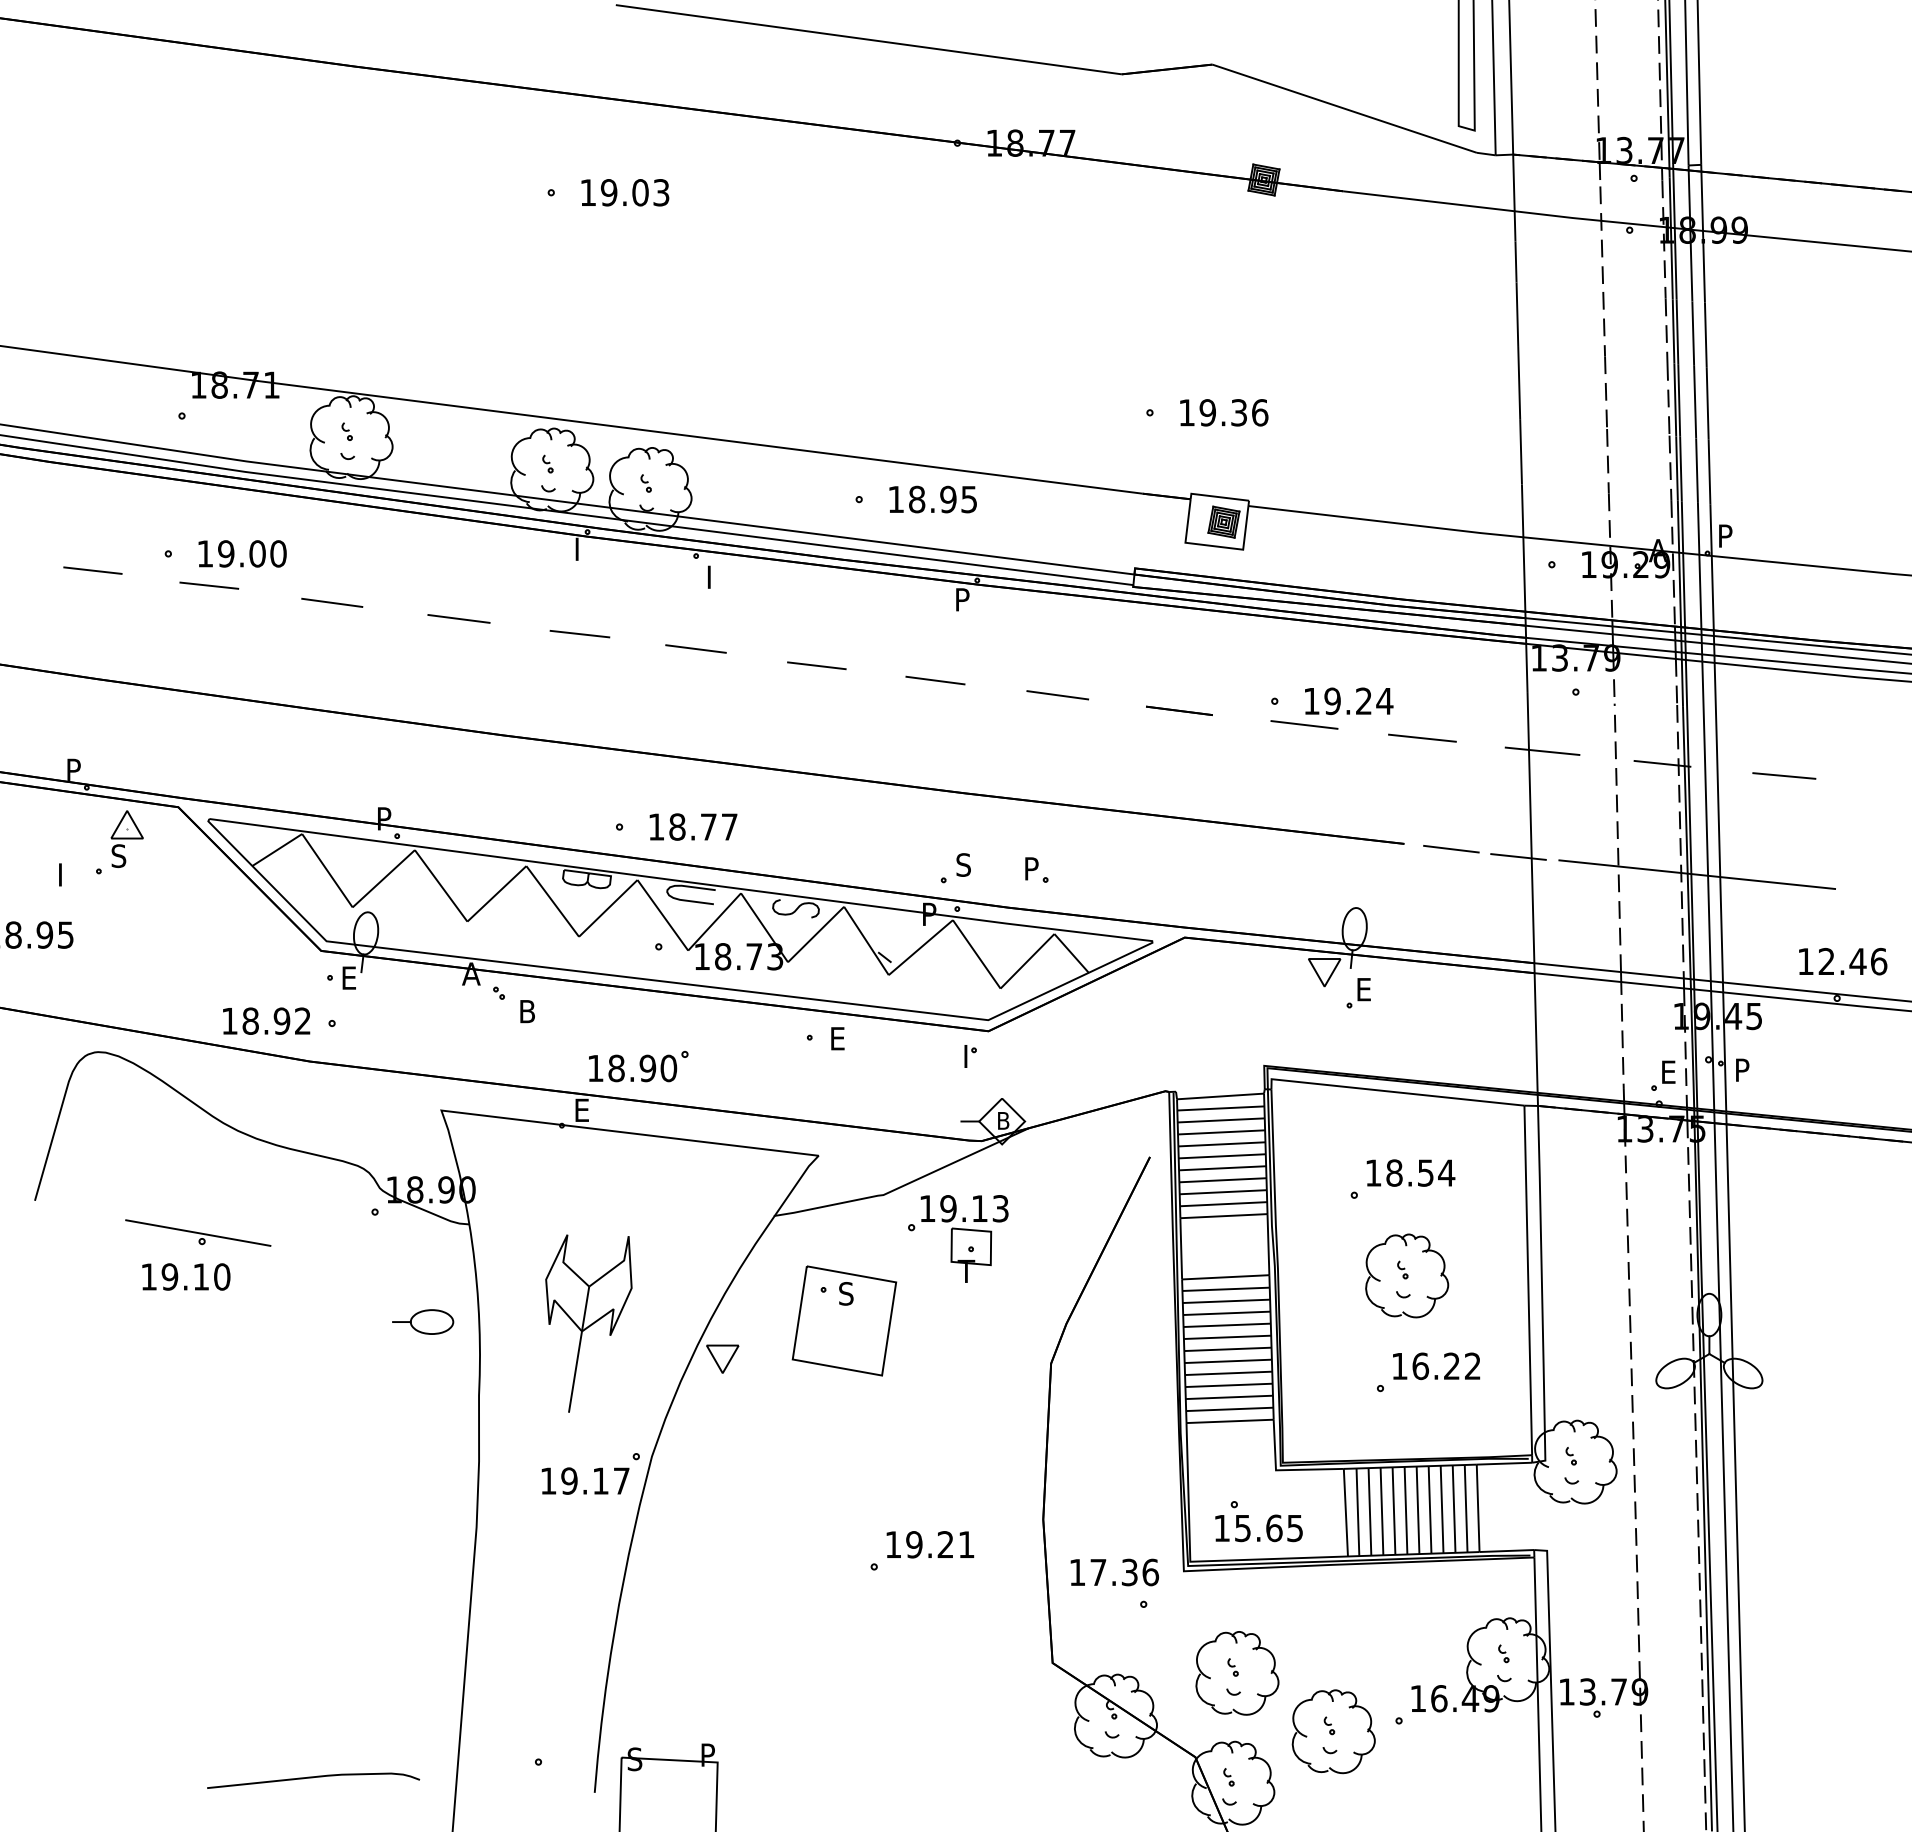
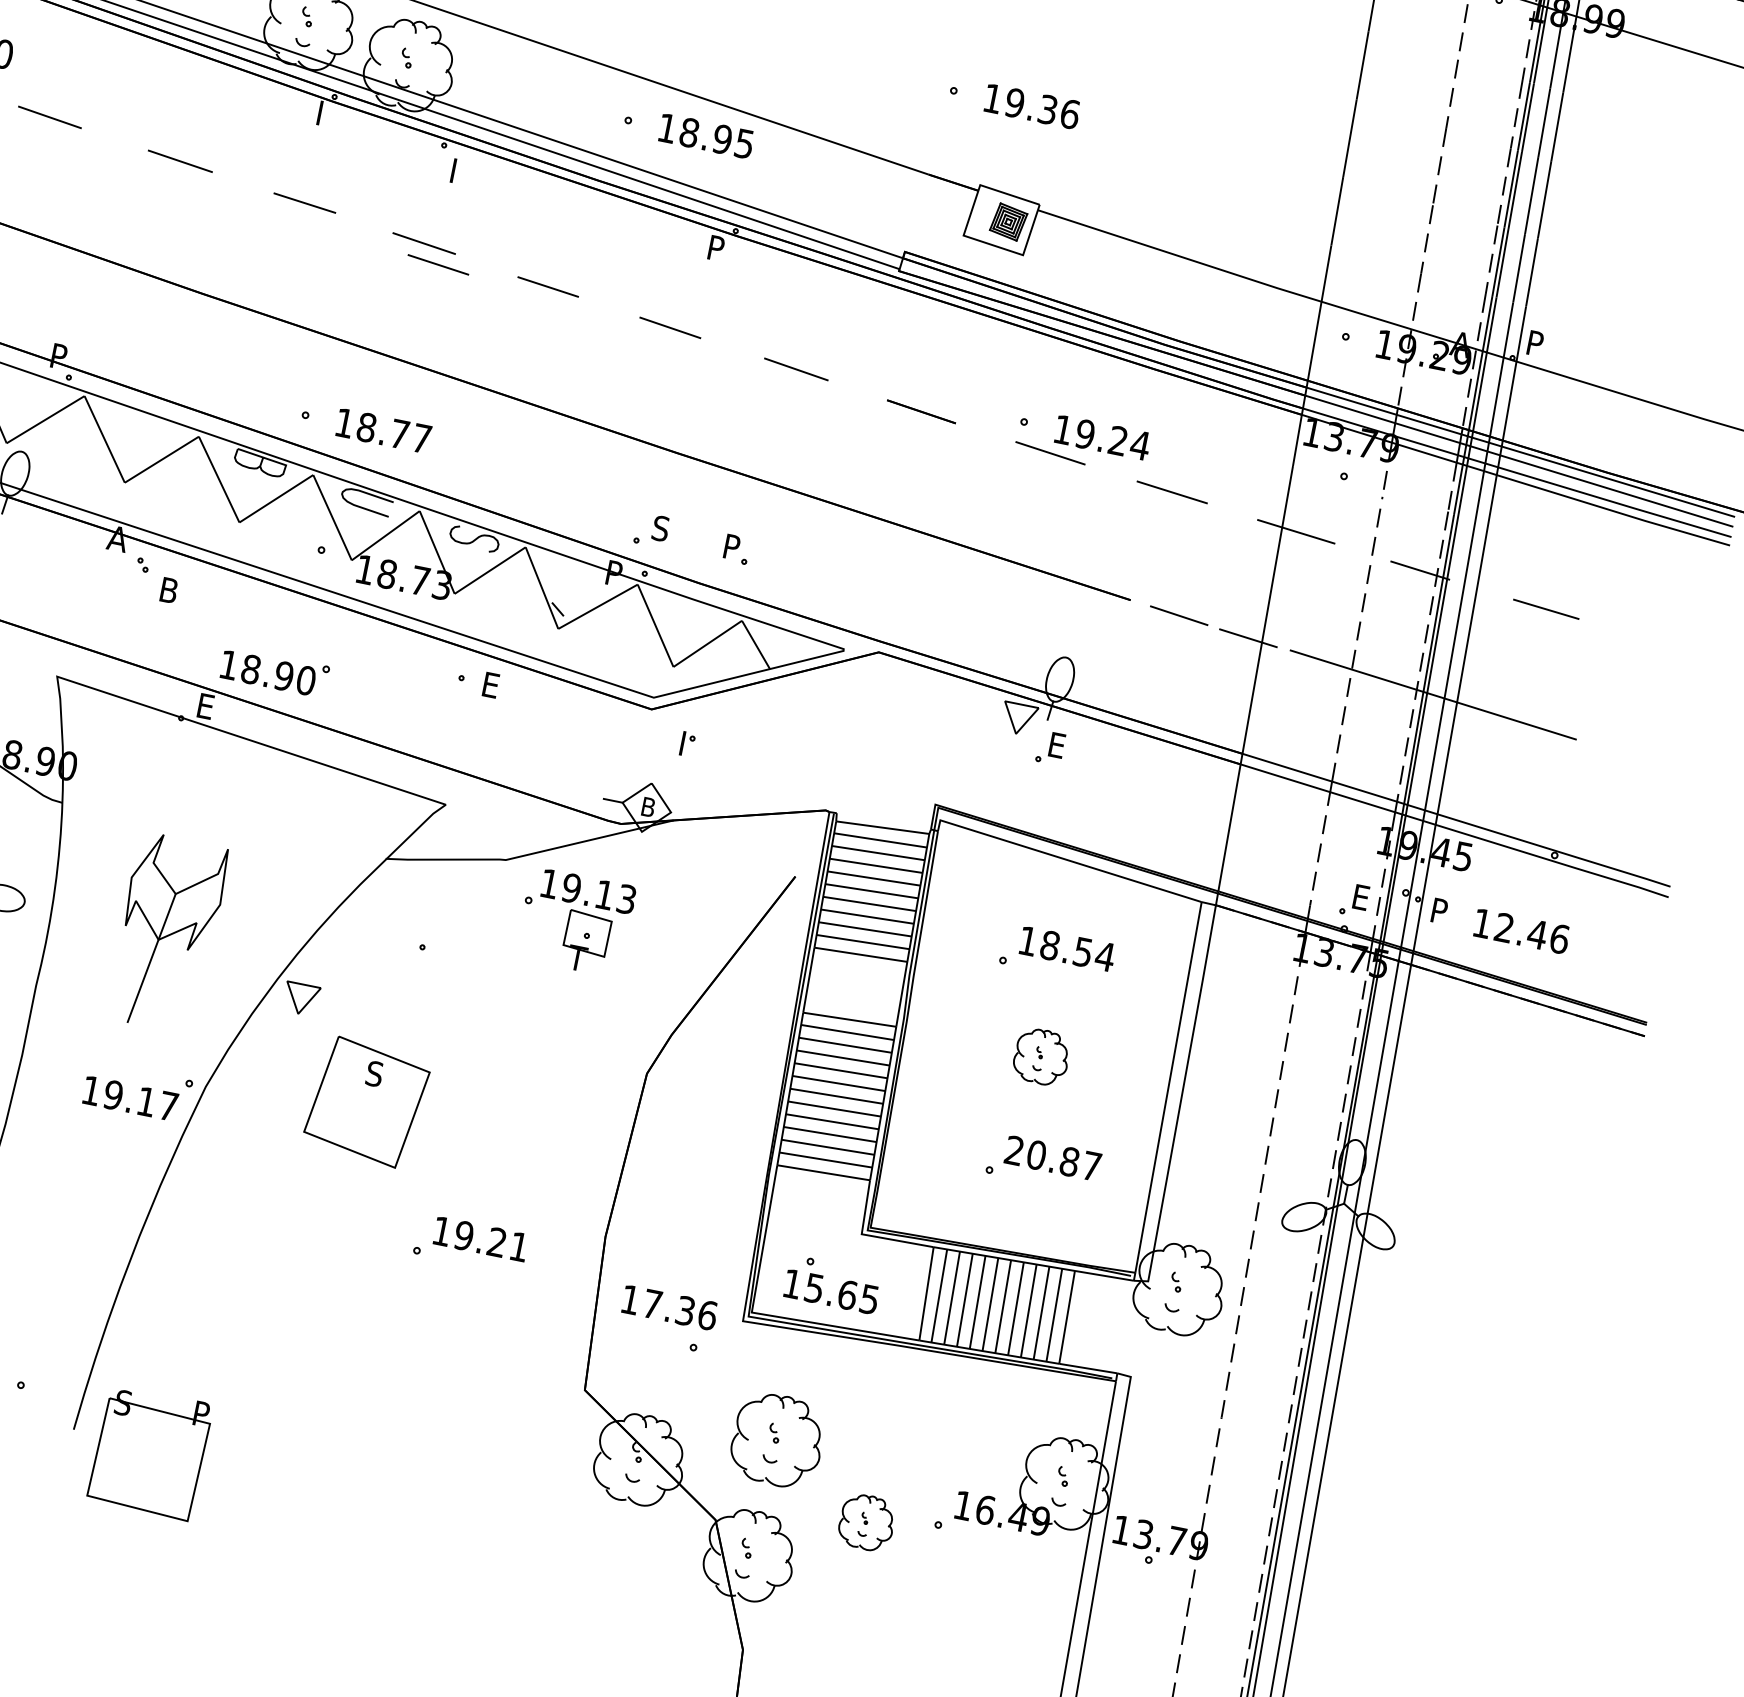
line: (712, 665) -> (438, 264), added
text: (1843, 961) -> (1522, 931), moved
part: (970, 1056) -> (687, 744), moved
part: (1407, 1275) -> (1042, 1056), size x0.6
part: (844, 1320) -> (367, 1101), moved
text: (1435, 1366) -> (1052, 1158), 16.22 -> 20.87
part: (1333, 1731) -> (866, 1522), size x0.6

